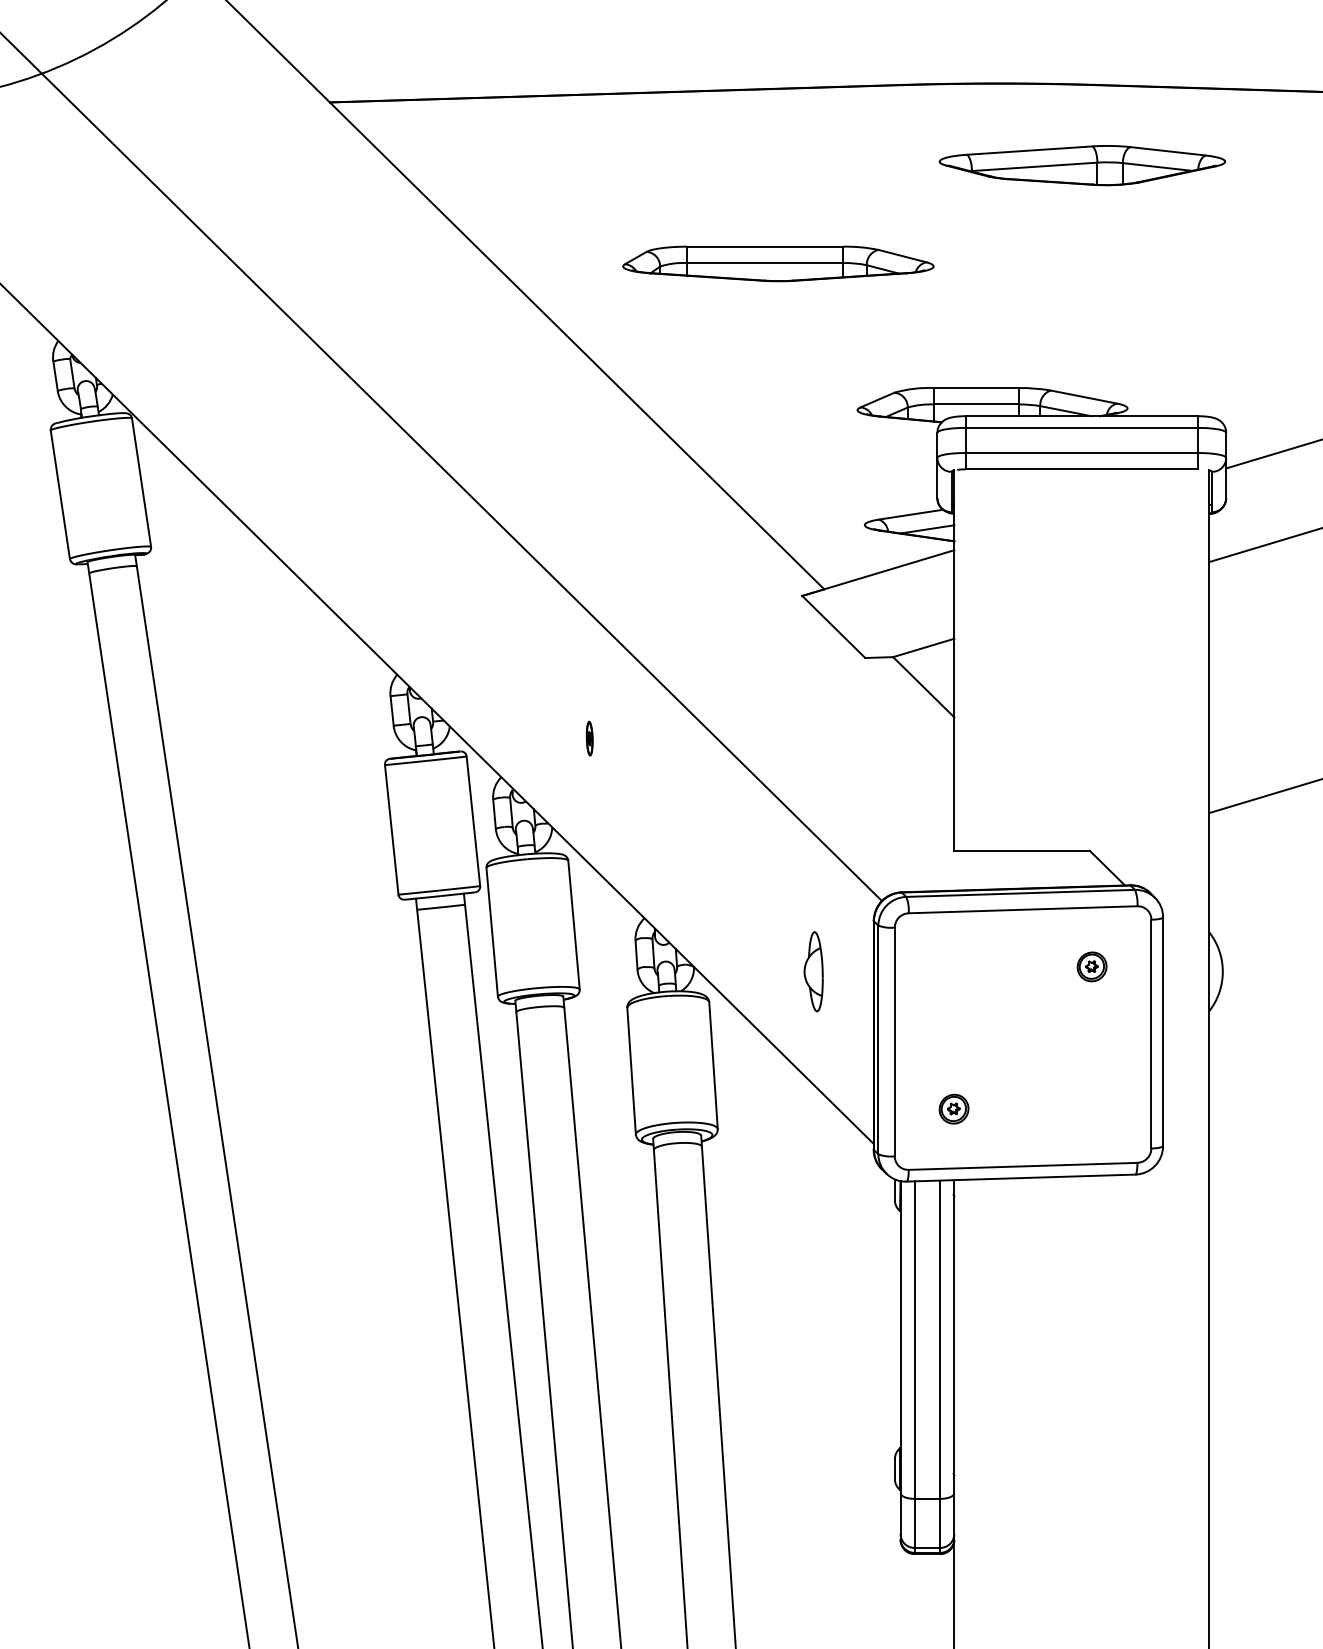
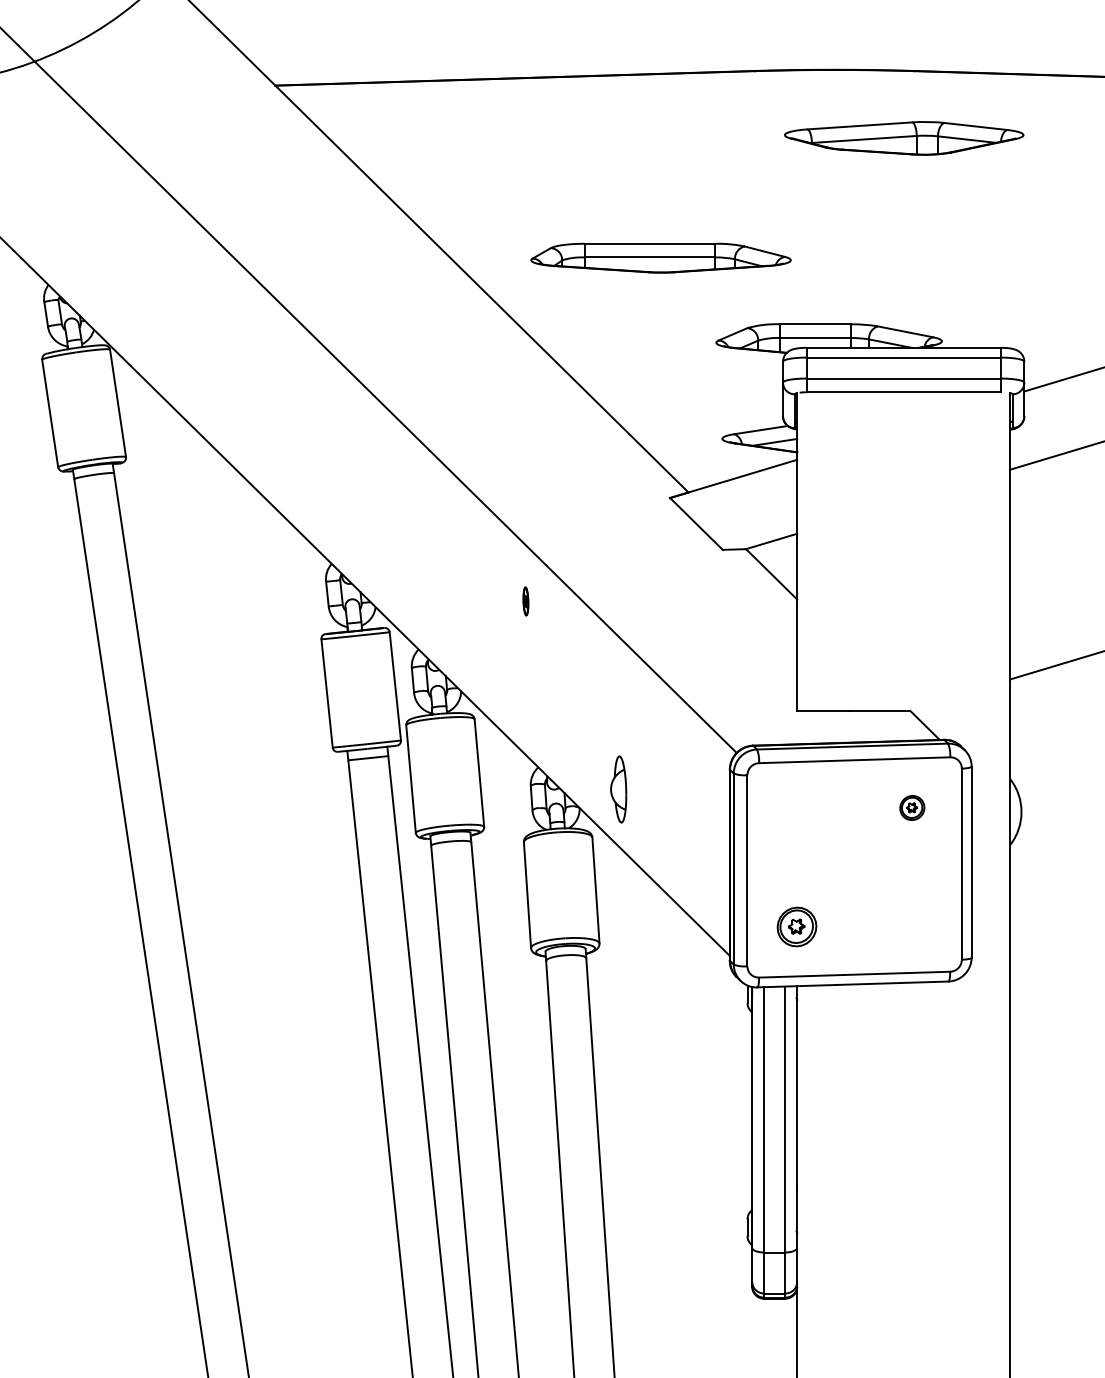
part: (778, 263) -> (661, 257), moved
part: (589, 738) -> (525, 601), moved
part: (813, 971) -> (618, 789), moved
part: (953, 1108) -> (796, 926), size x1.6

